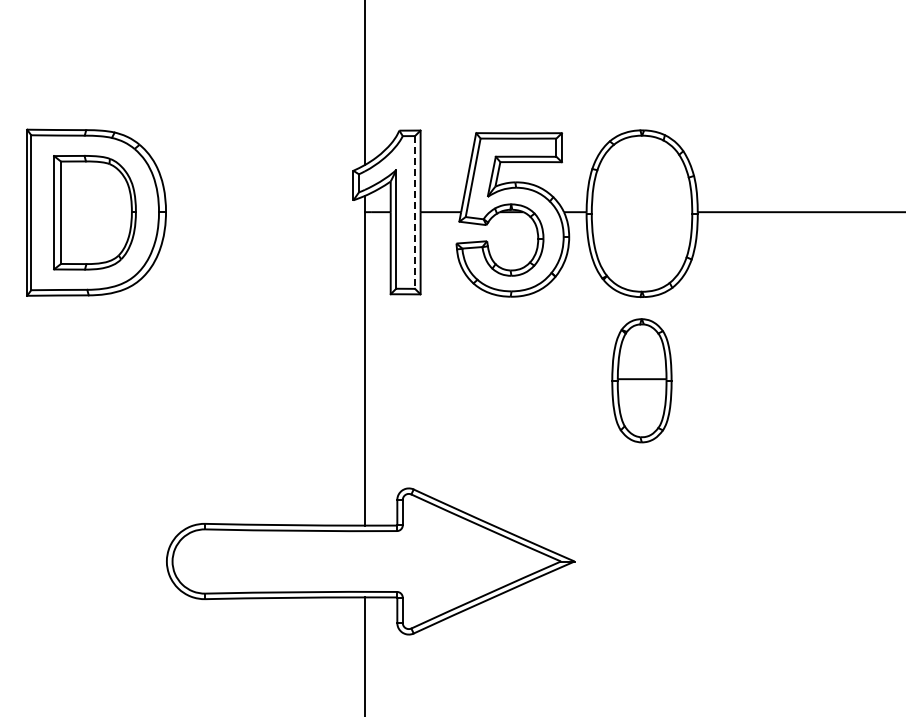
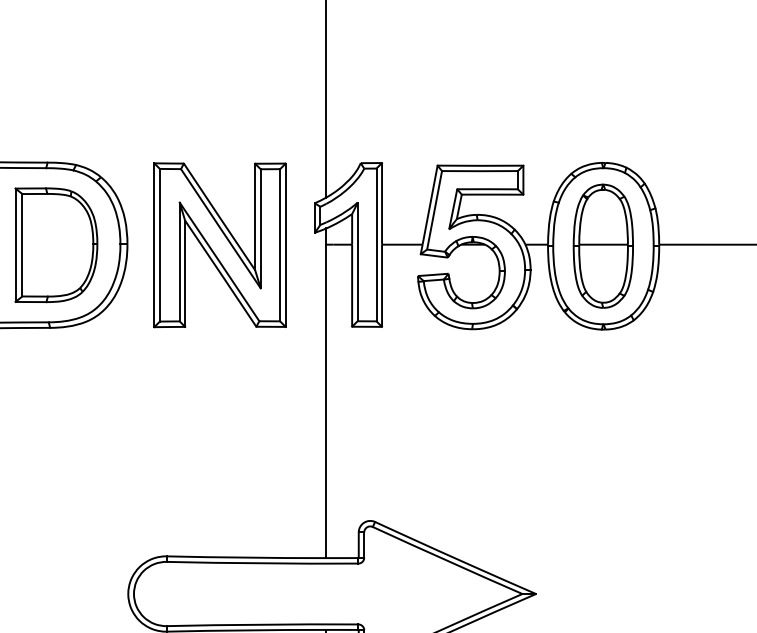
part: (258, 212) -> (219, 245), added
line: (415, 212) -> (376, 245), dashed -> solid
part: (641, 380) -> (602, 246), moved

